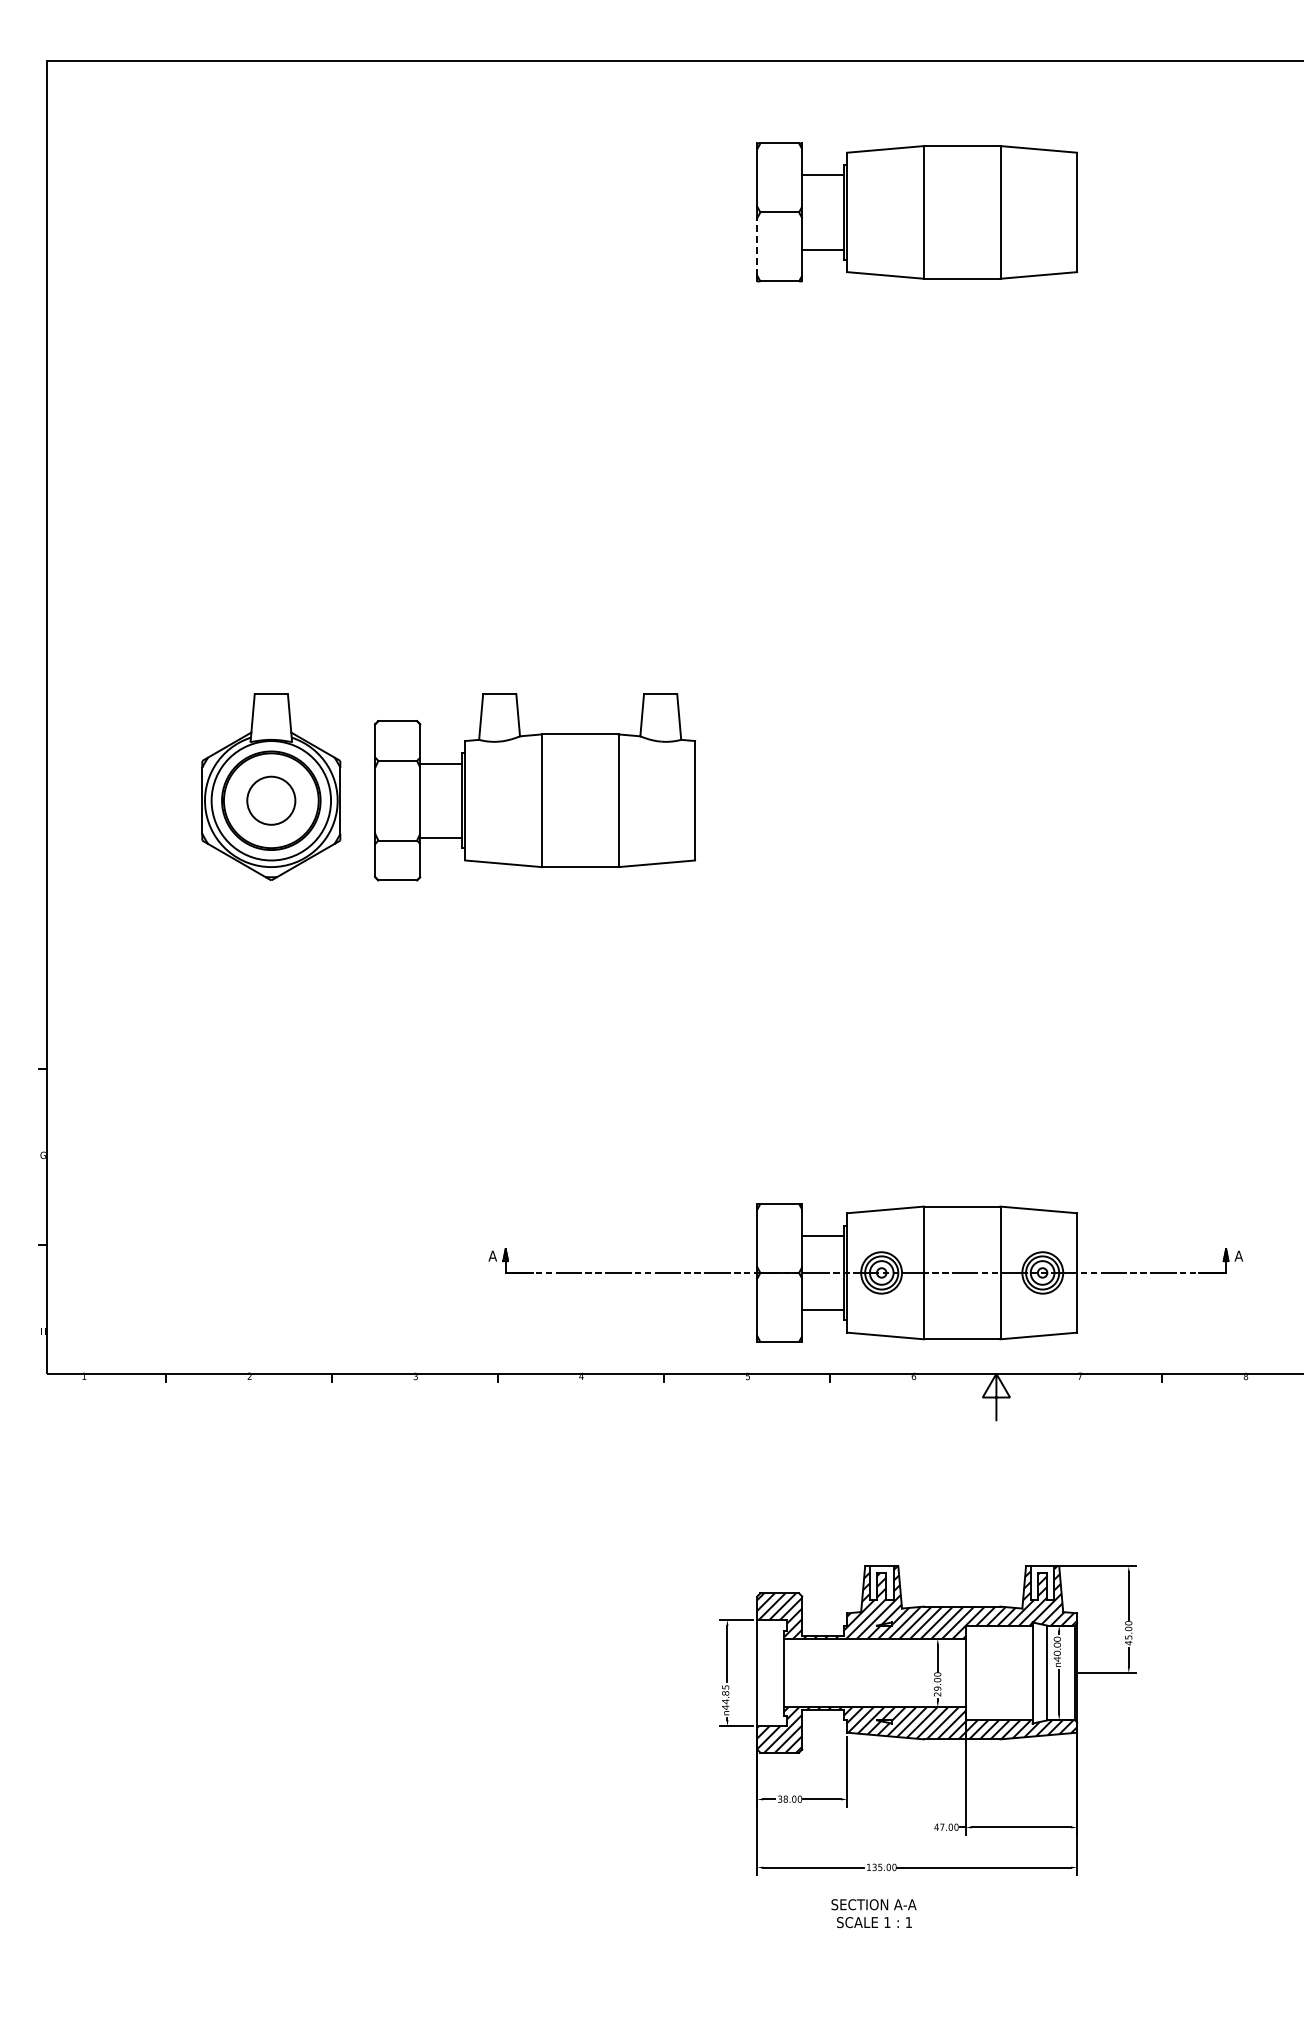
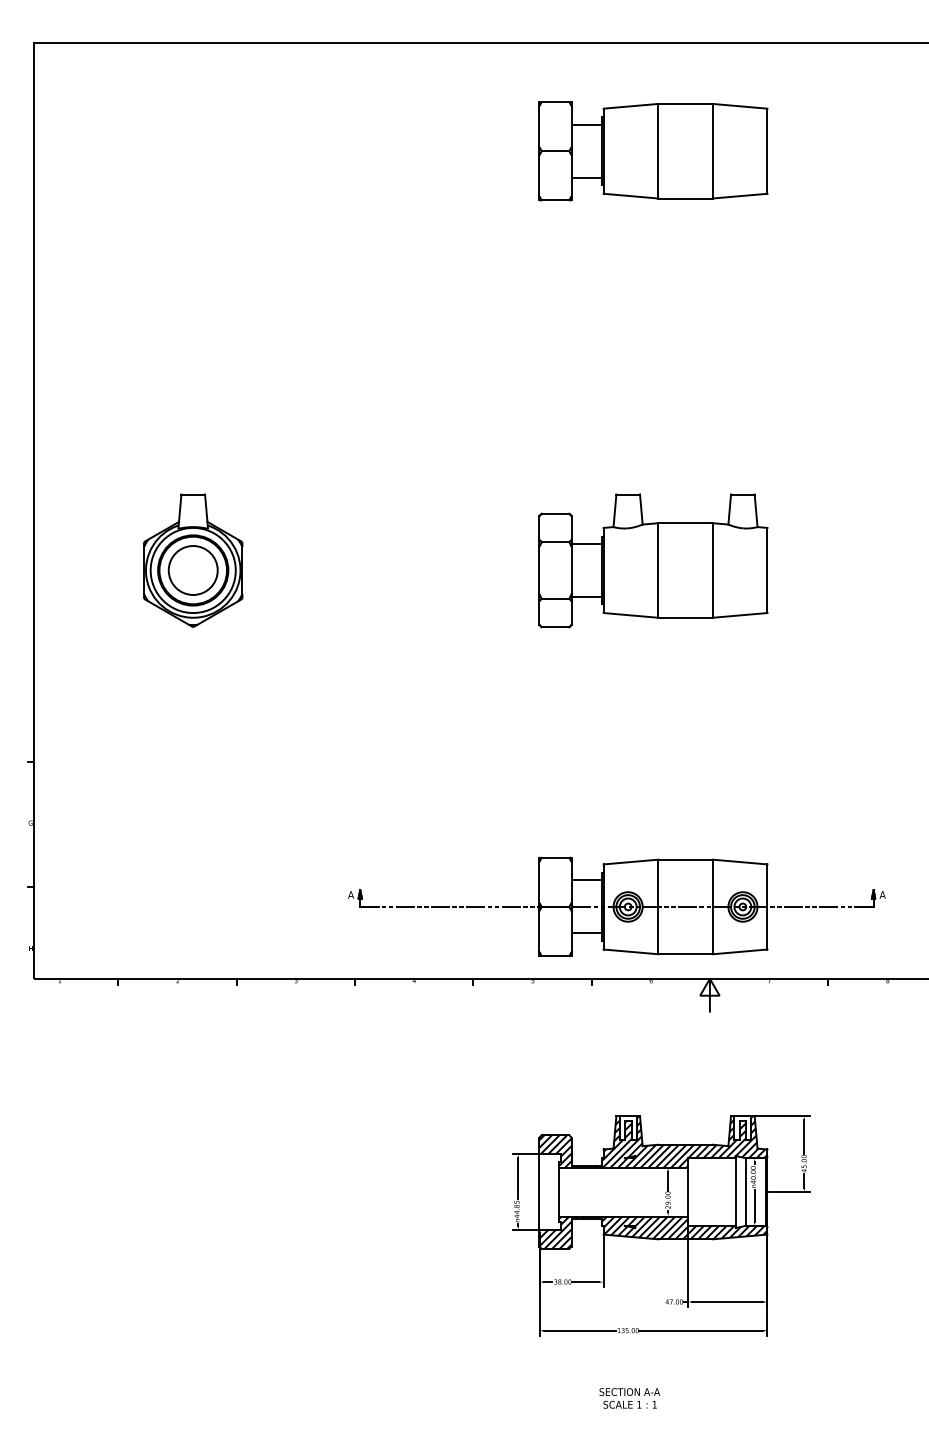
line: (757, 246) -> (539, 175), dashed -> solid
part: (534, 787) -> (652, 561), moved
circle: (270, 800) -> (192, 570), size x1.43
text: (873, 1913) -> (629, 1398), moved

